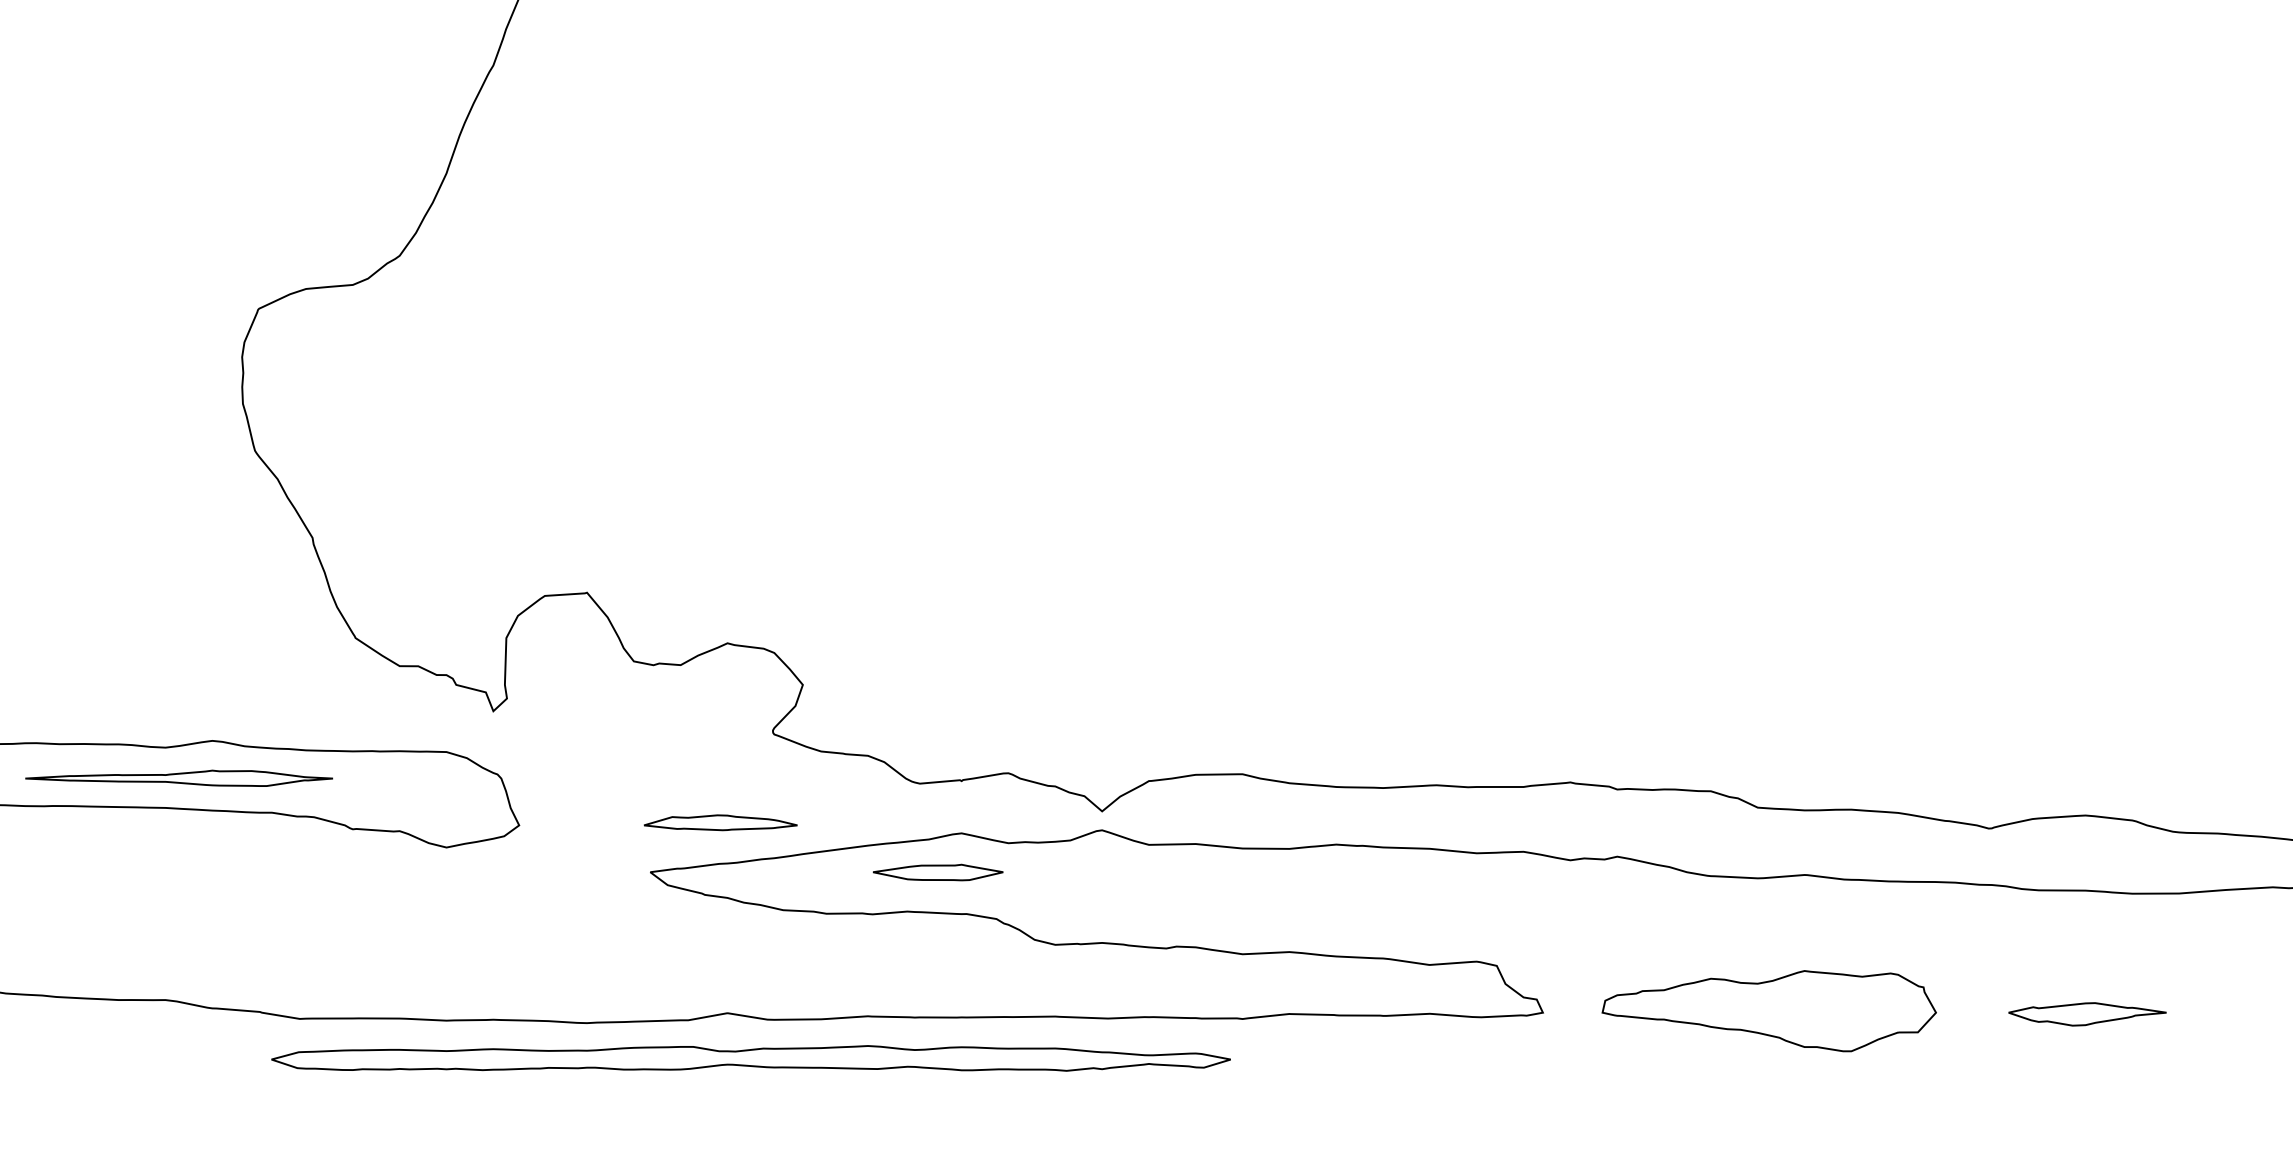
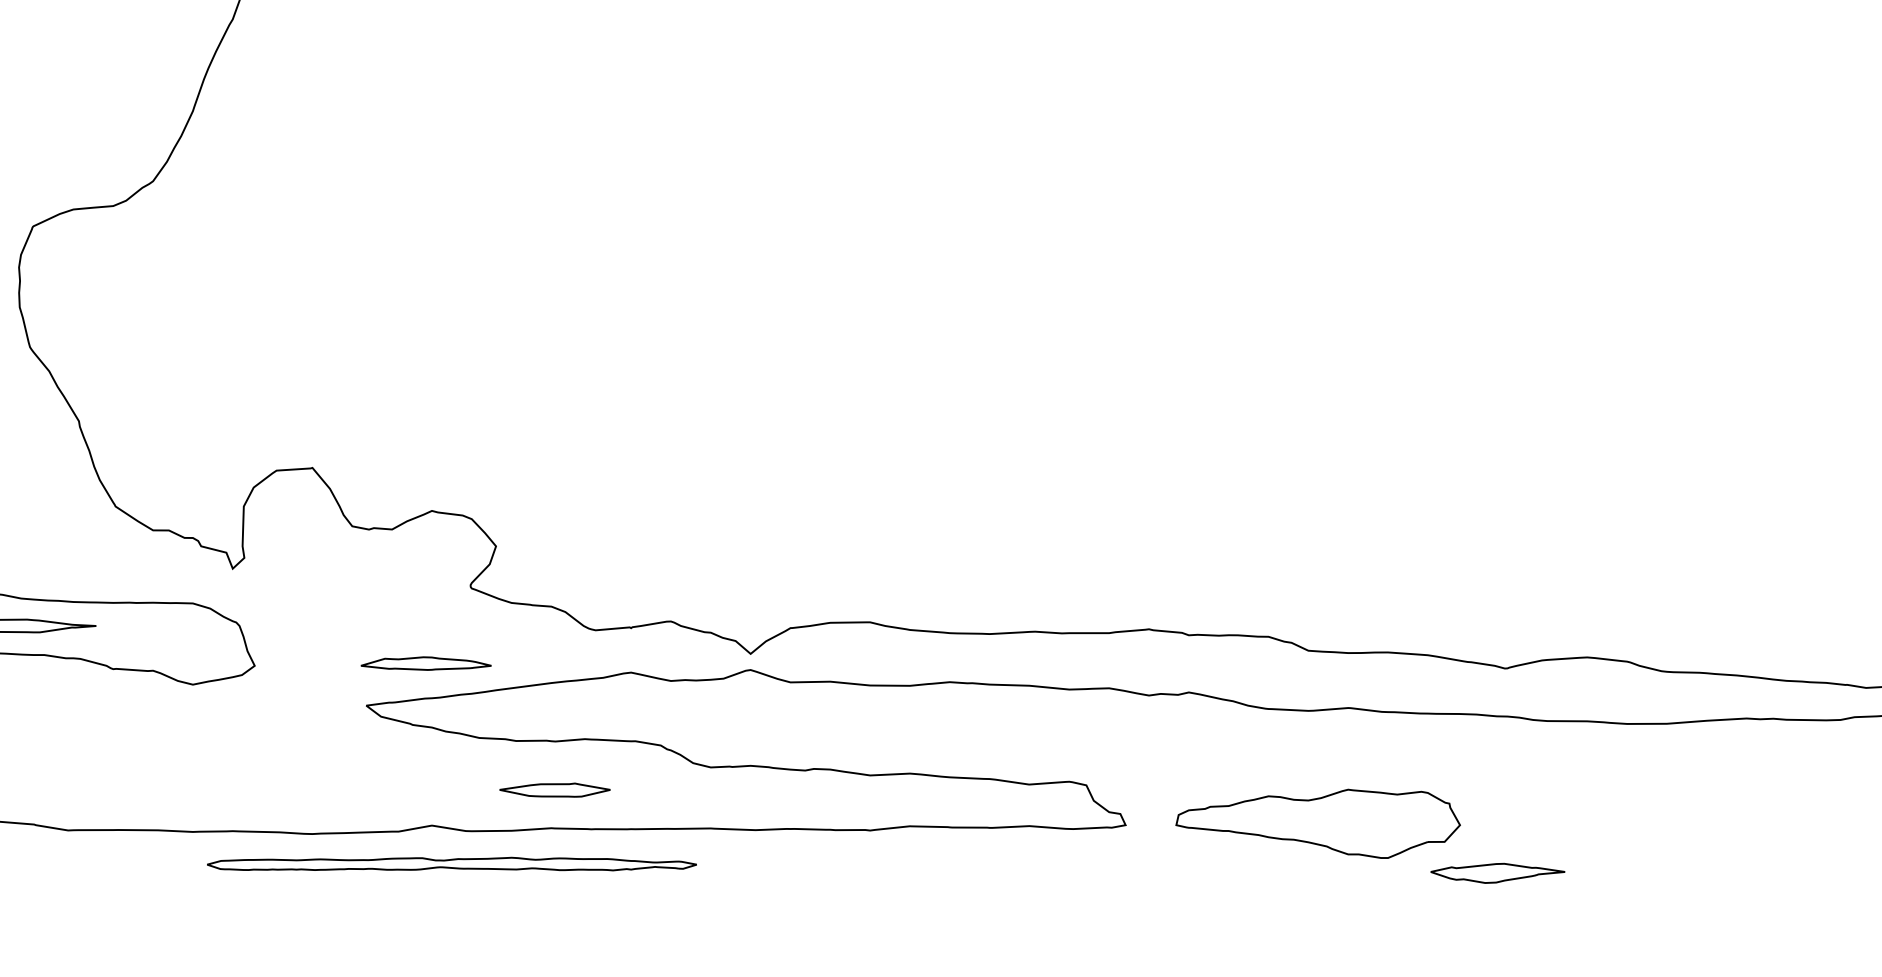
part: (937, 872) -> (554, 790), moved
part: (2087, 1014) -> (1497, 873), moved
part: (750, 1058) -> (451, 864), size x0.6

